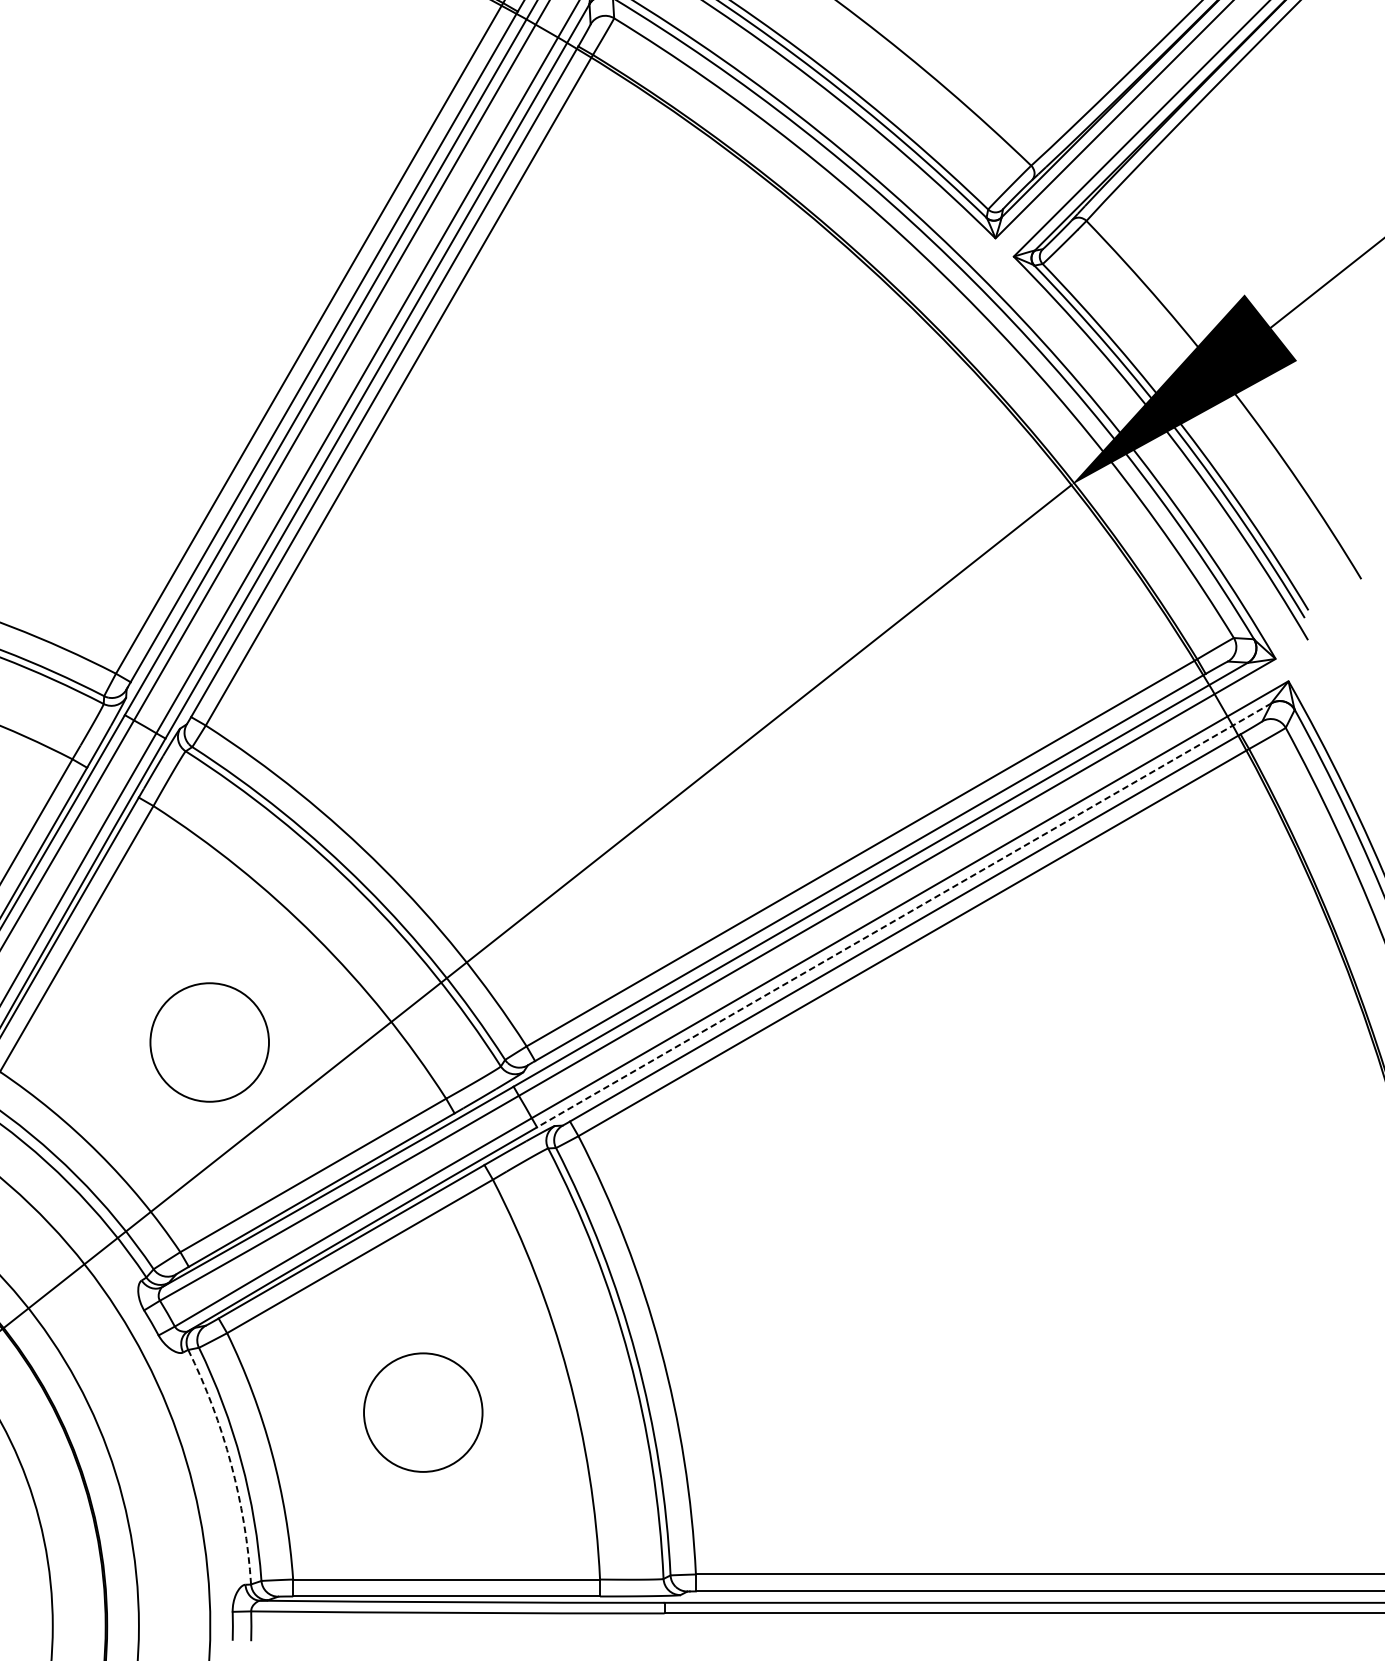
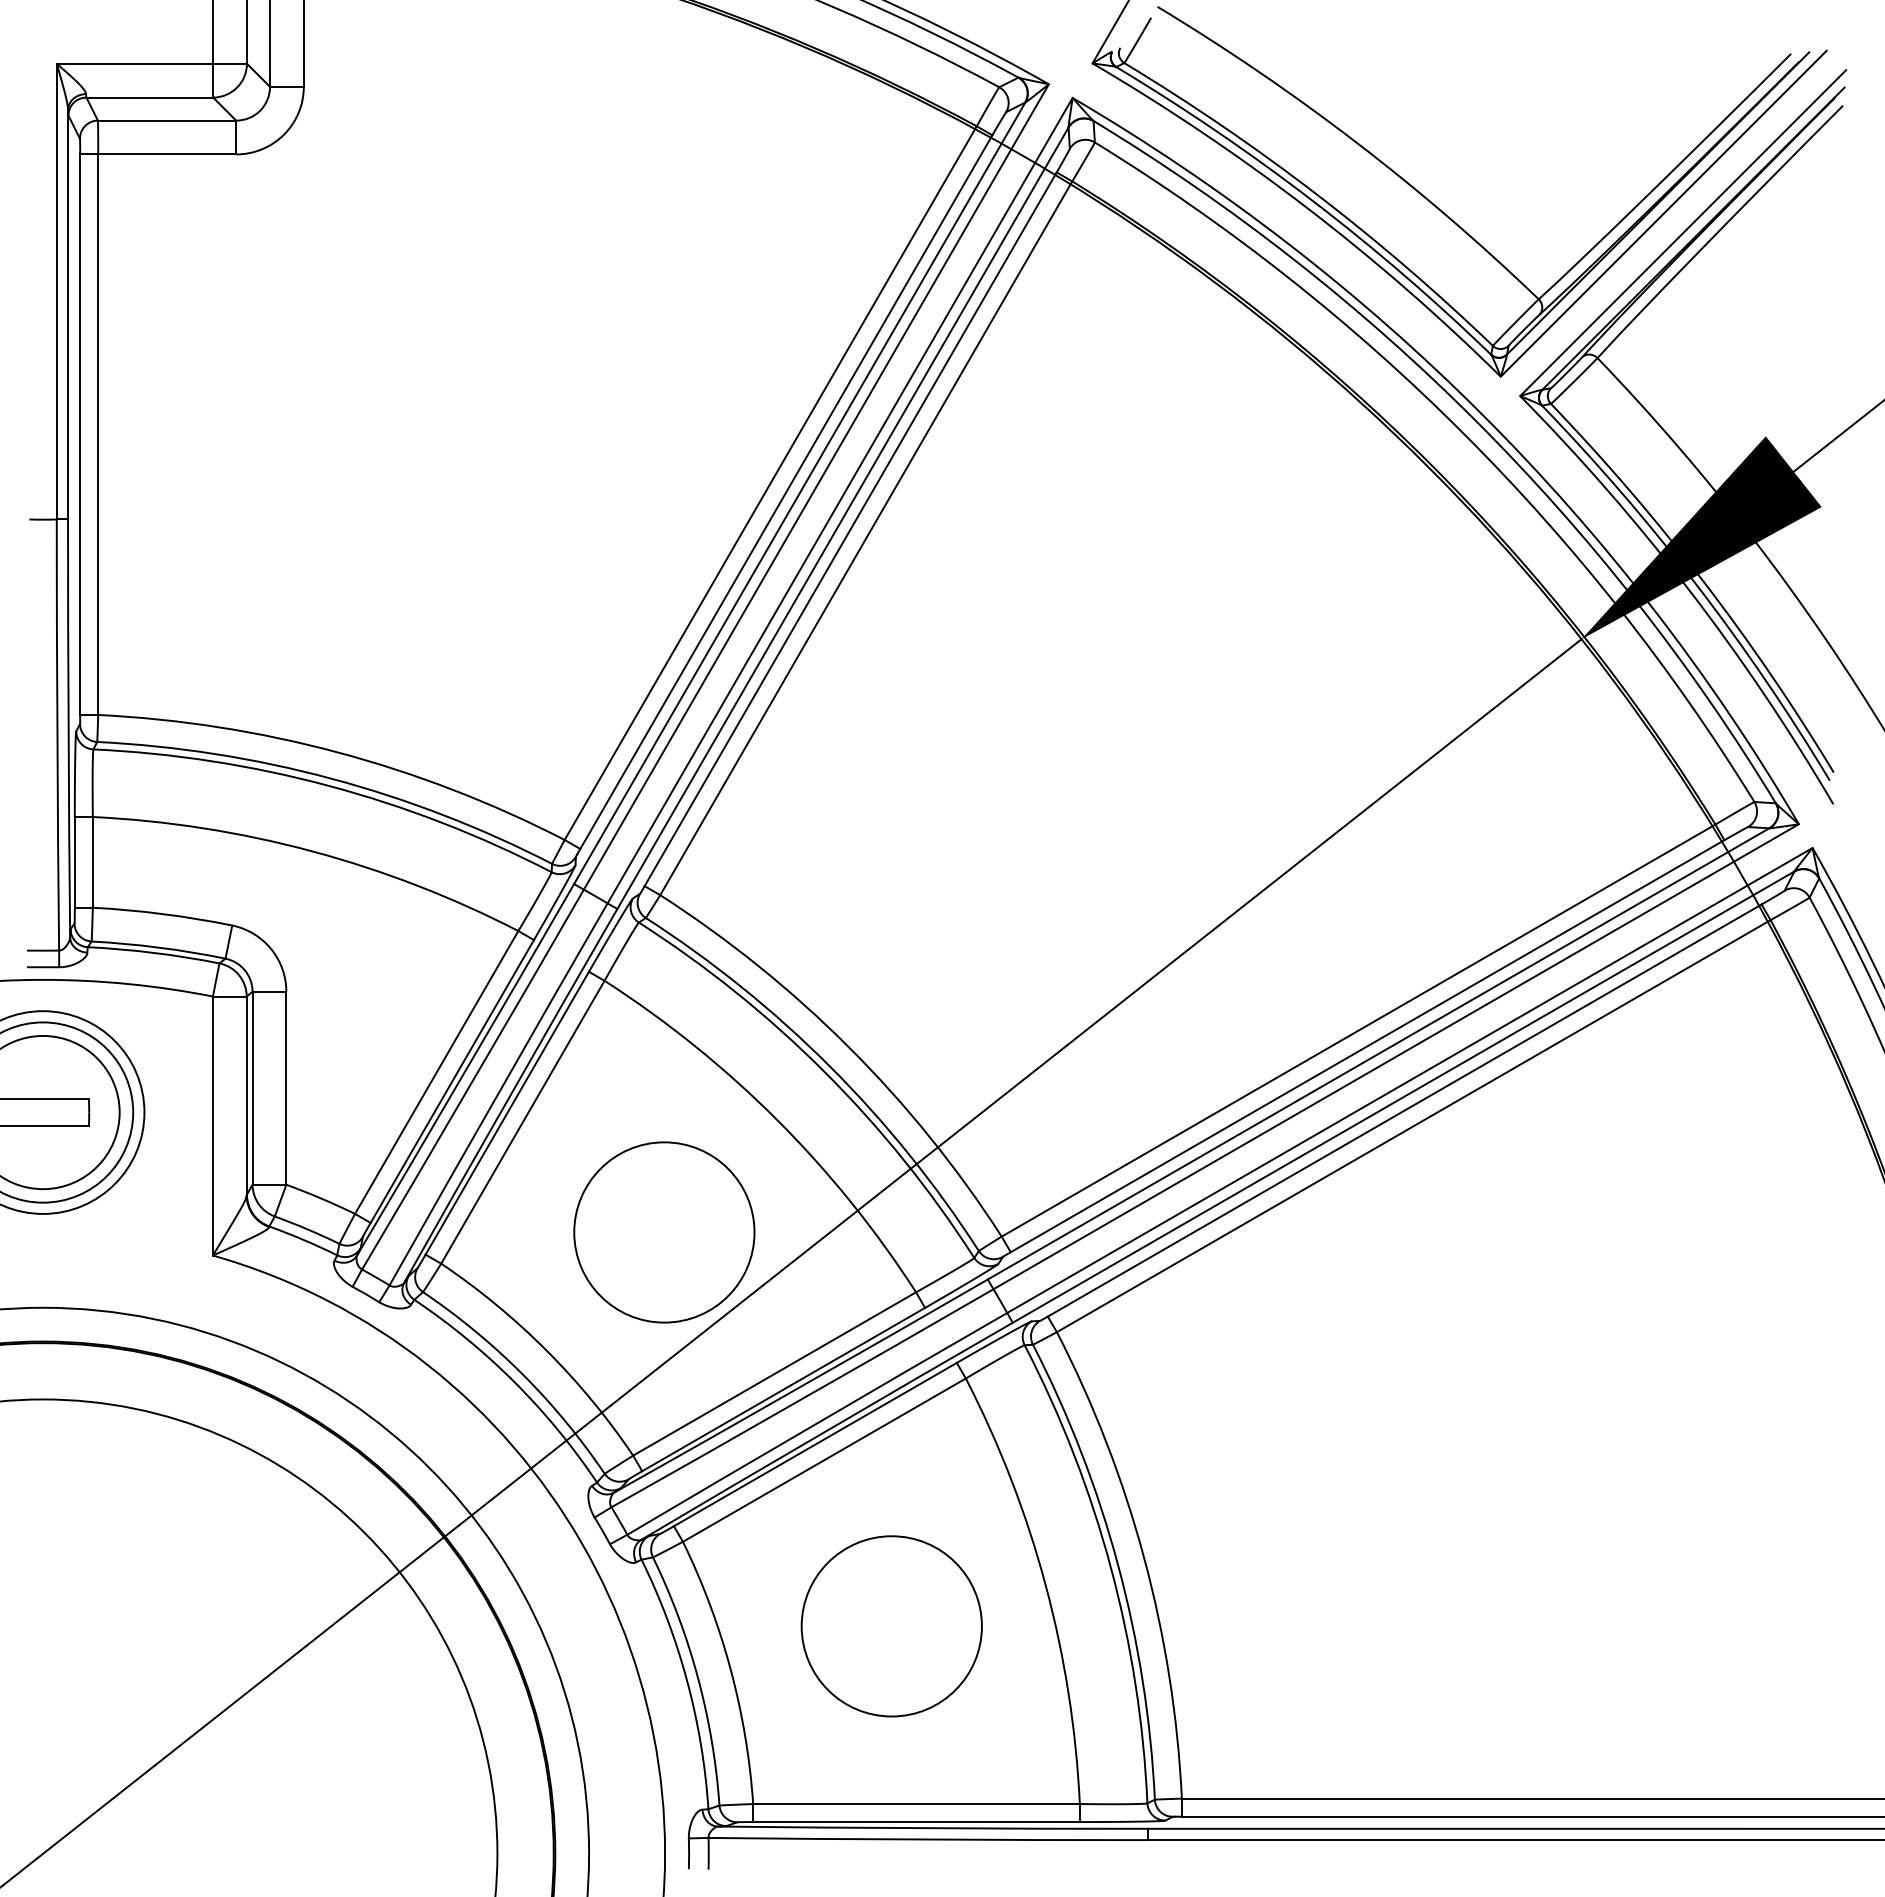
line: (904, 915) -> (1403, 1097), dashed -> solid
circle: (209, 1042) -> (664, 1232), size x1.43
circle: (423, 1412) -> (891, 1626), size x1.43
arc: (231, 1464) -> (687, 1681), dashed -> solid

